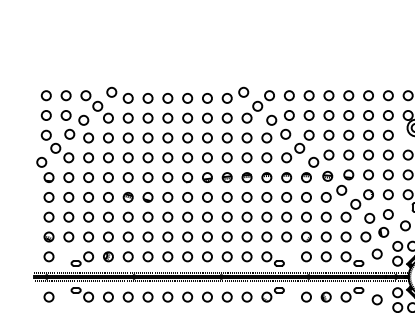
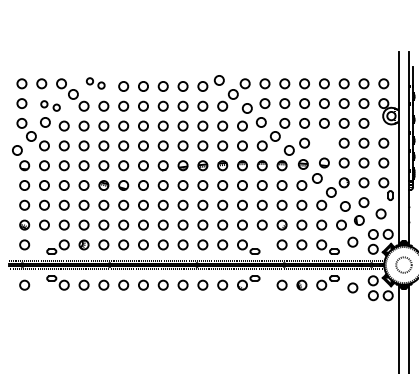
part: (119, 95) -> (95, 83), size x0.7
part: (74, 117) -> (50, 105), size x0.7
circle: (348, 154) -> (324, 142), removed

